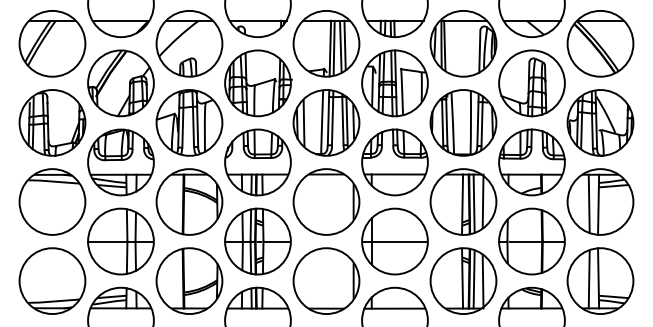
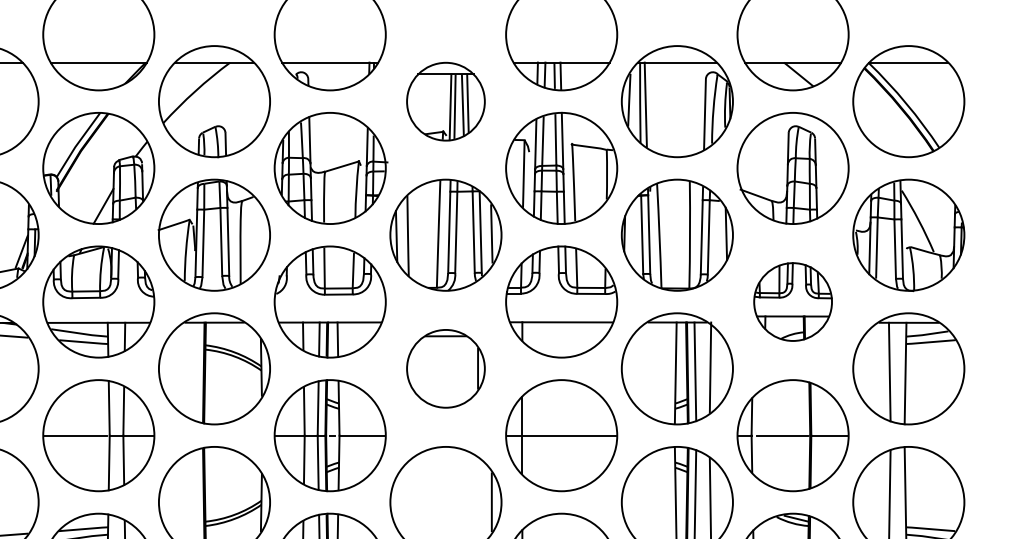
part: (326, 43) -> (445, 101), size x0.7
part: (531, 162) -> (792, 302), size x0.7
part: (326, 201) -> (445, 367), size x0.7

